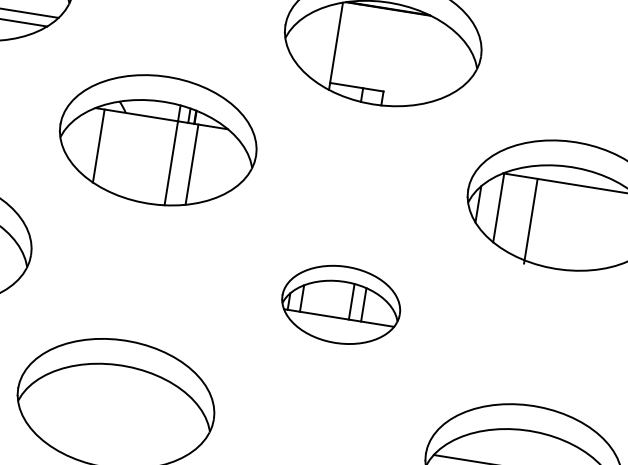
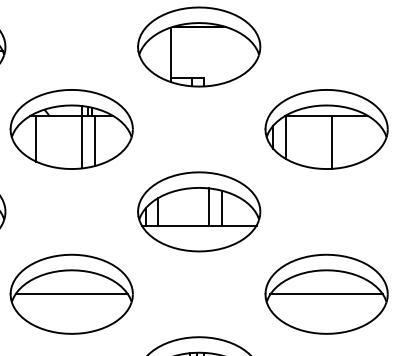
line: (530, 219) -> (331, 141), moved
part: (341, 304) -> (199, 211), size x1.67
line: (115, 404) -> (71, 294), added

